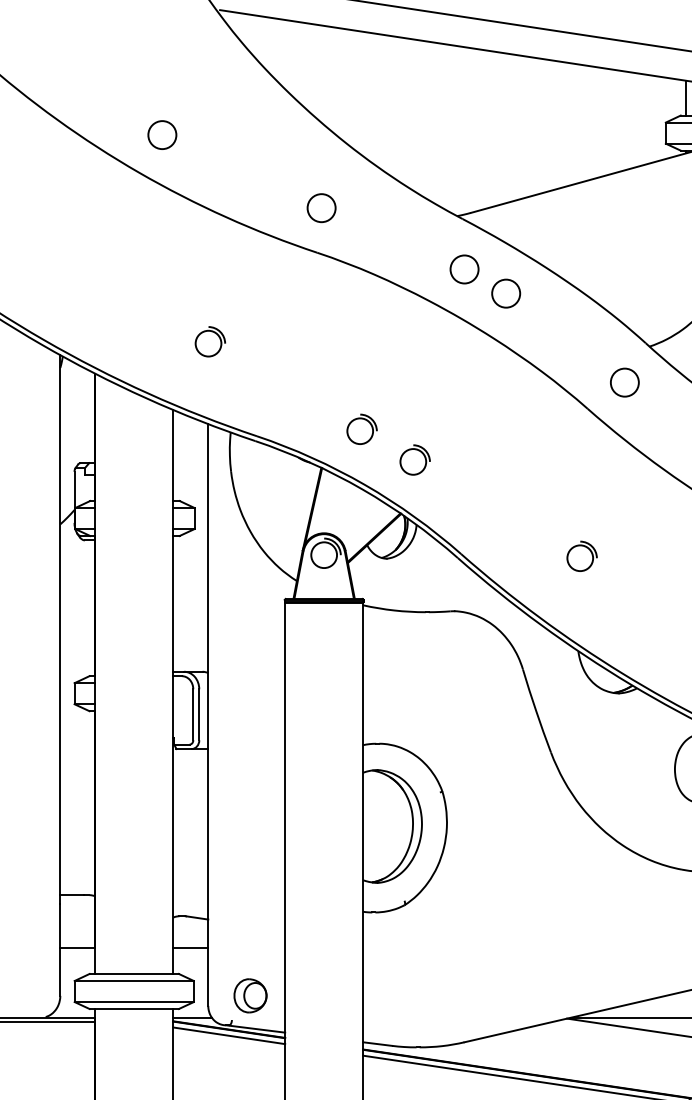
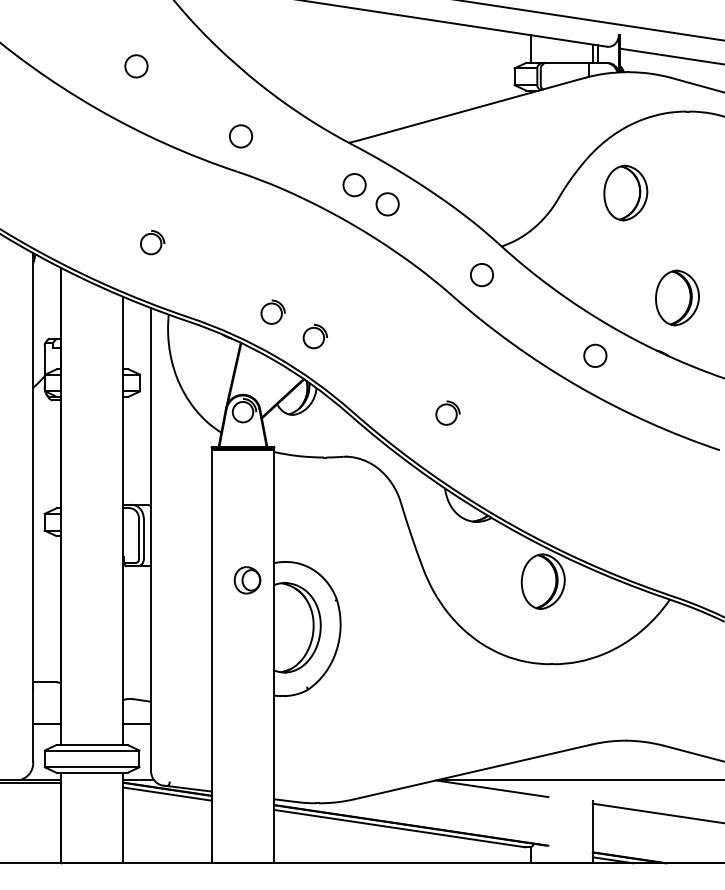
circle: (162, 135) -> (136, 66), moved
part: (250, 996) -> (247, 580), moved

